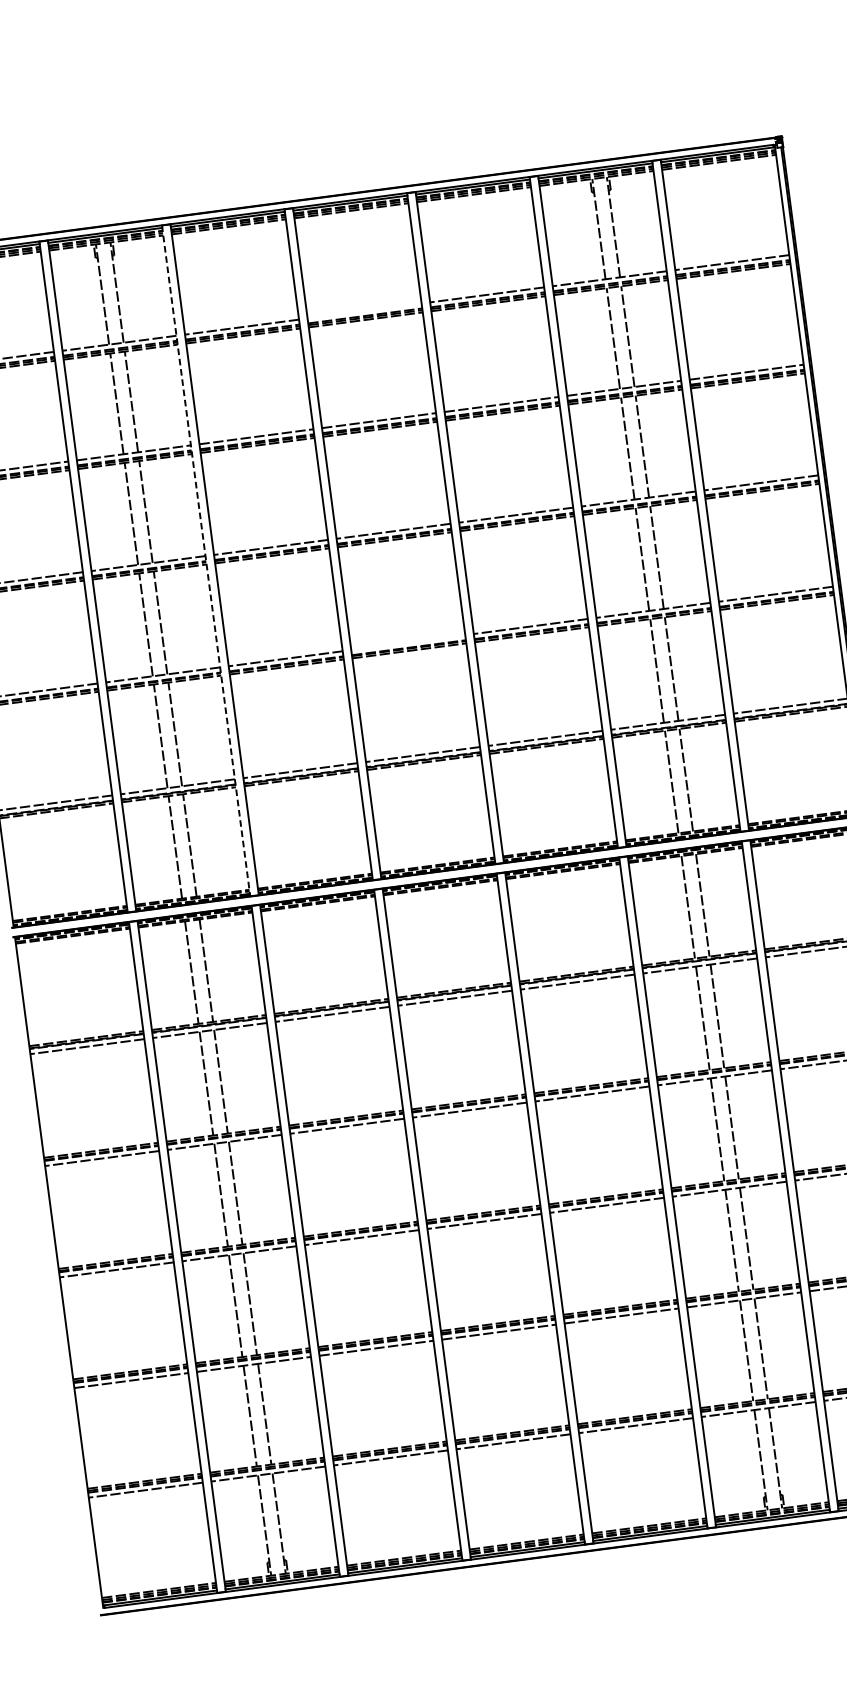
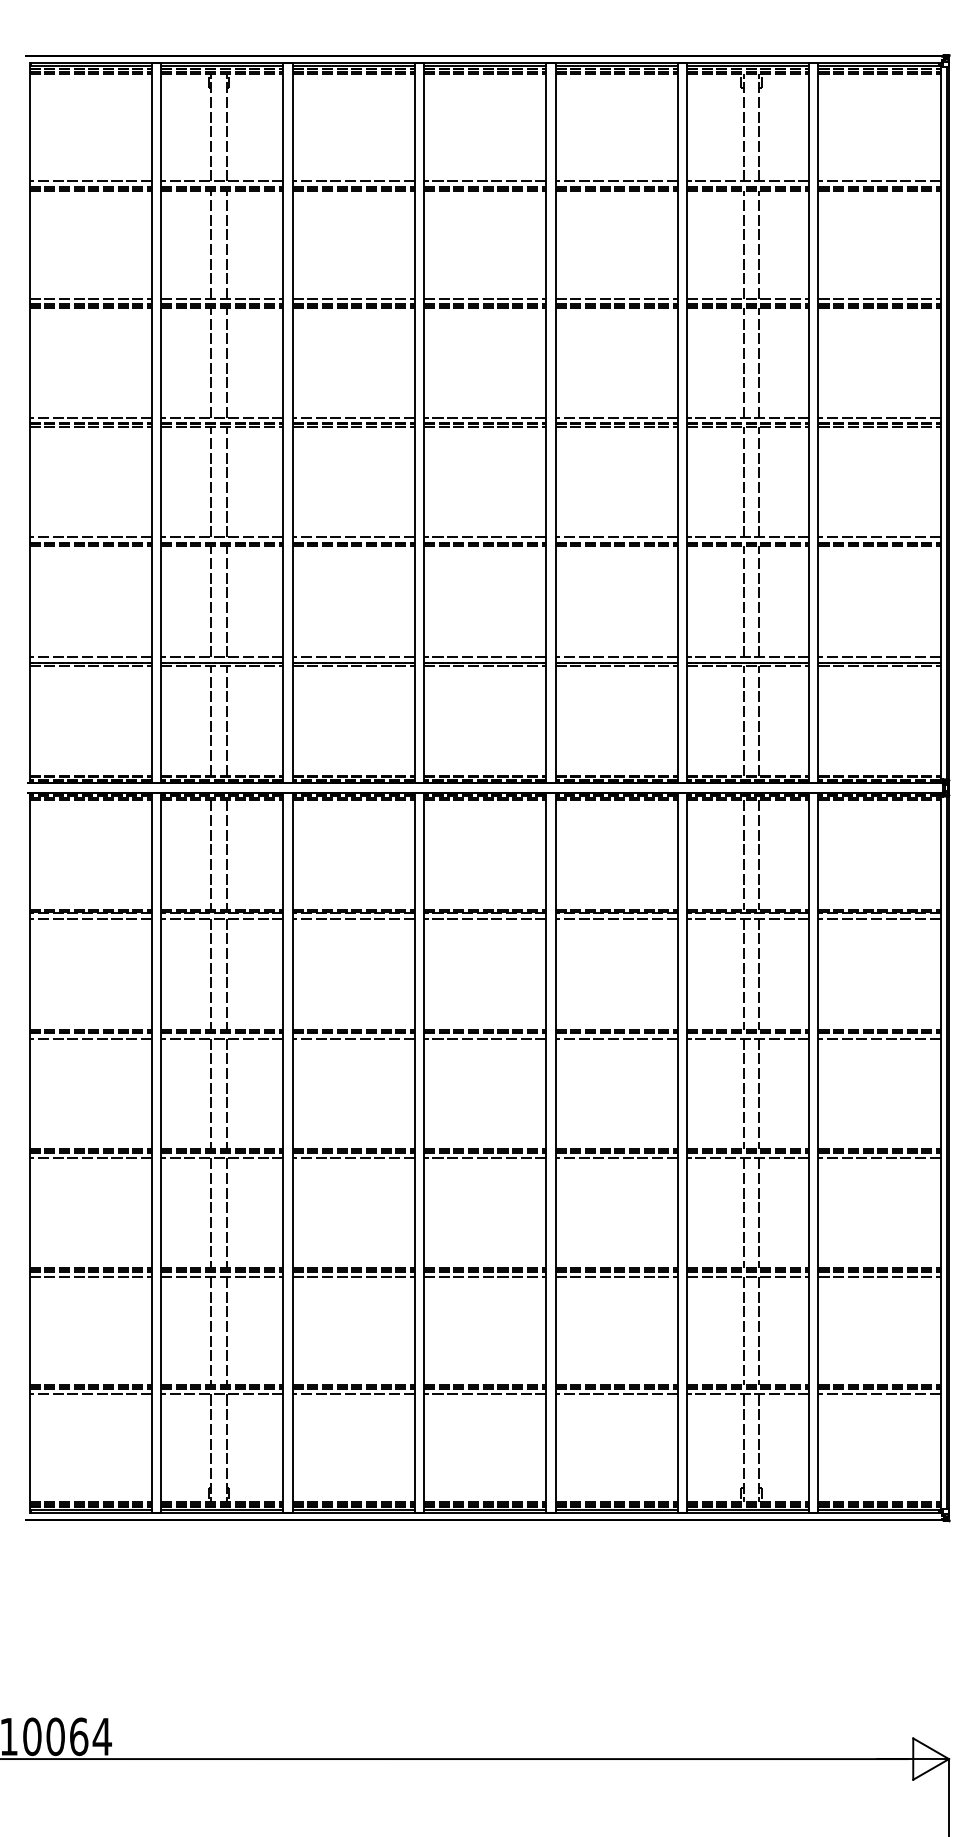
line: (364, 311) -> (485, 181), added
line: (206, 560) -> (283, 422), dashed -> solid
line: (408, 642) -> (485, 537), added

